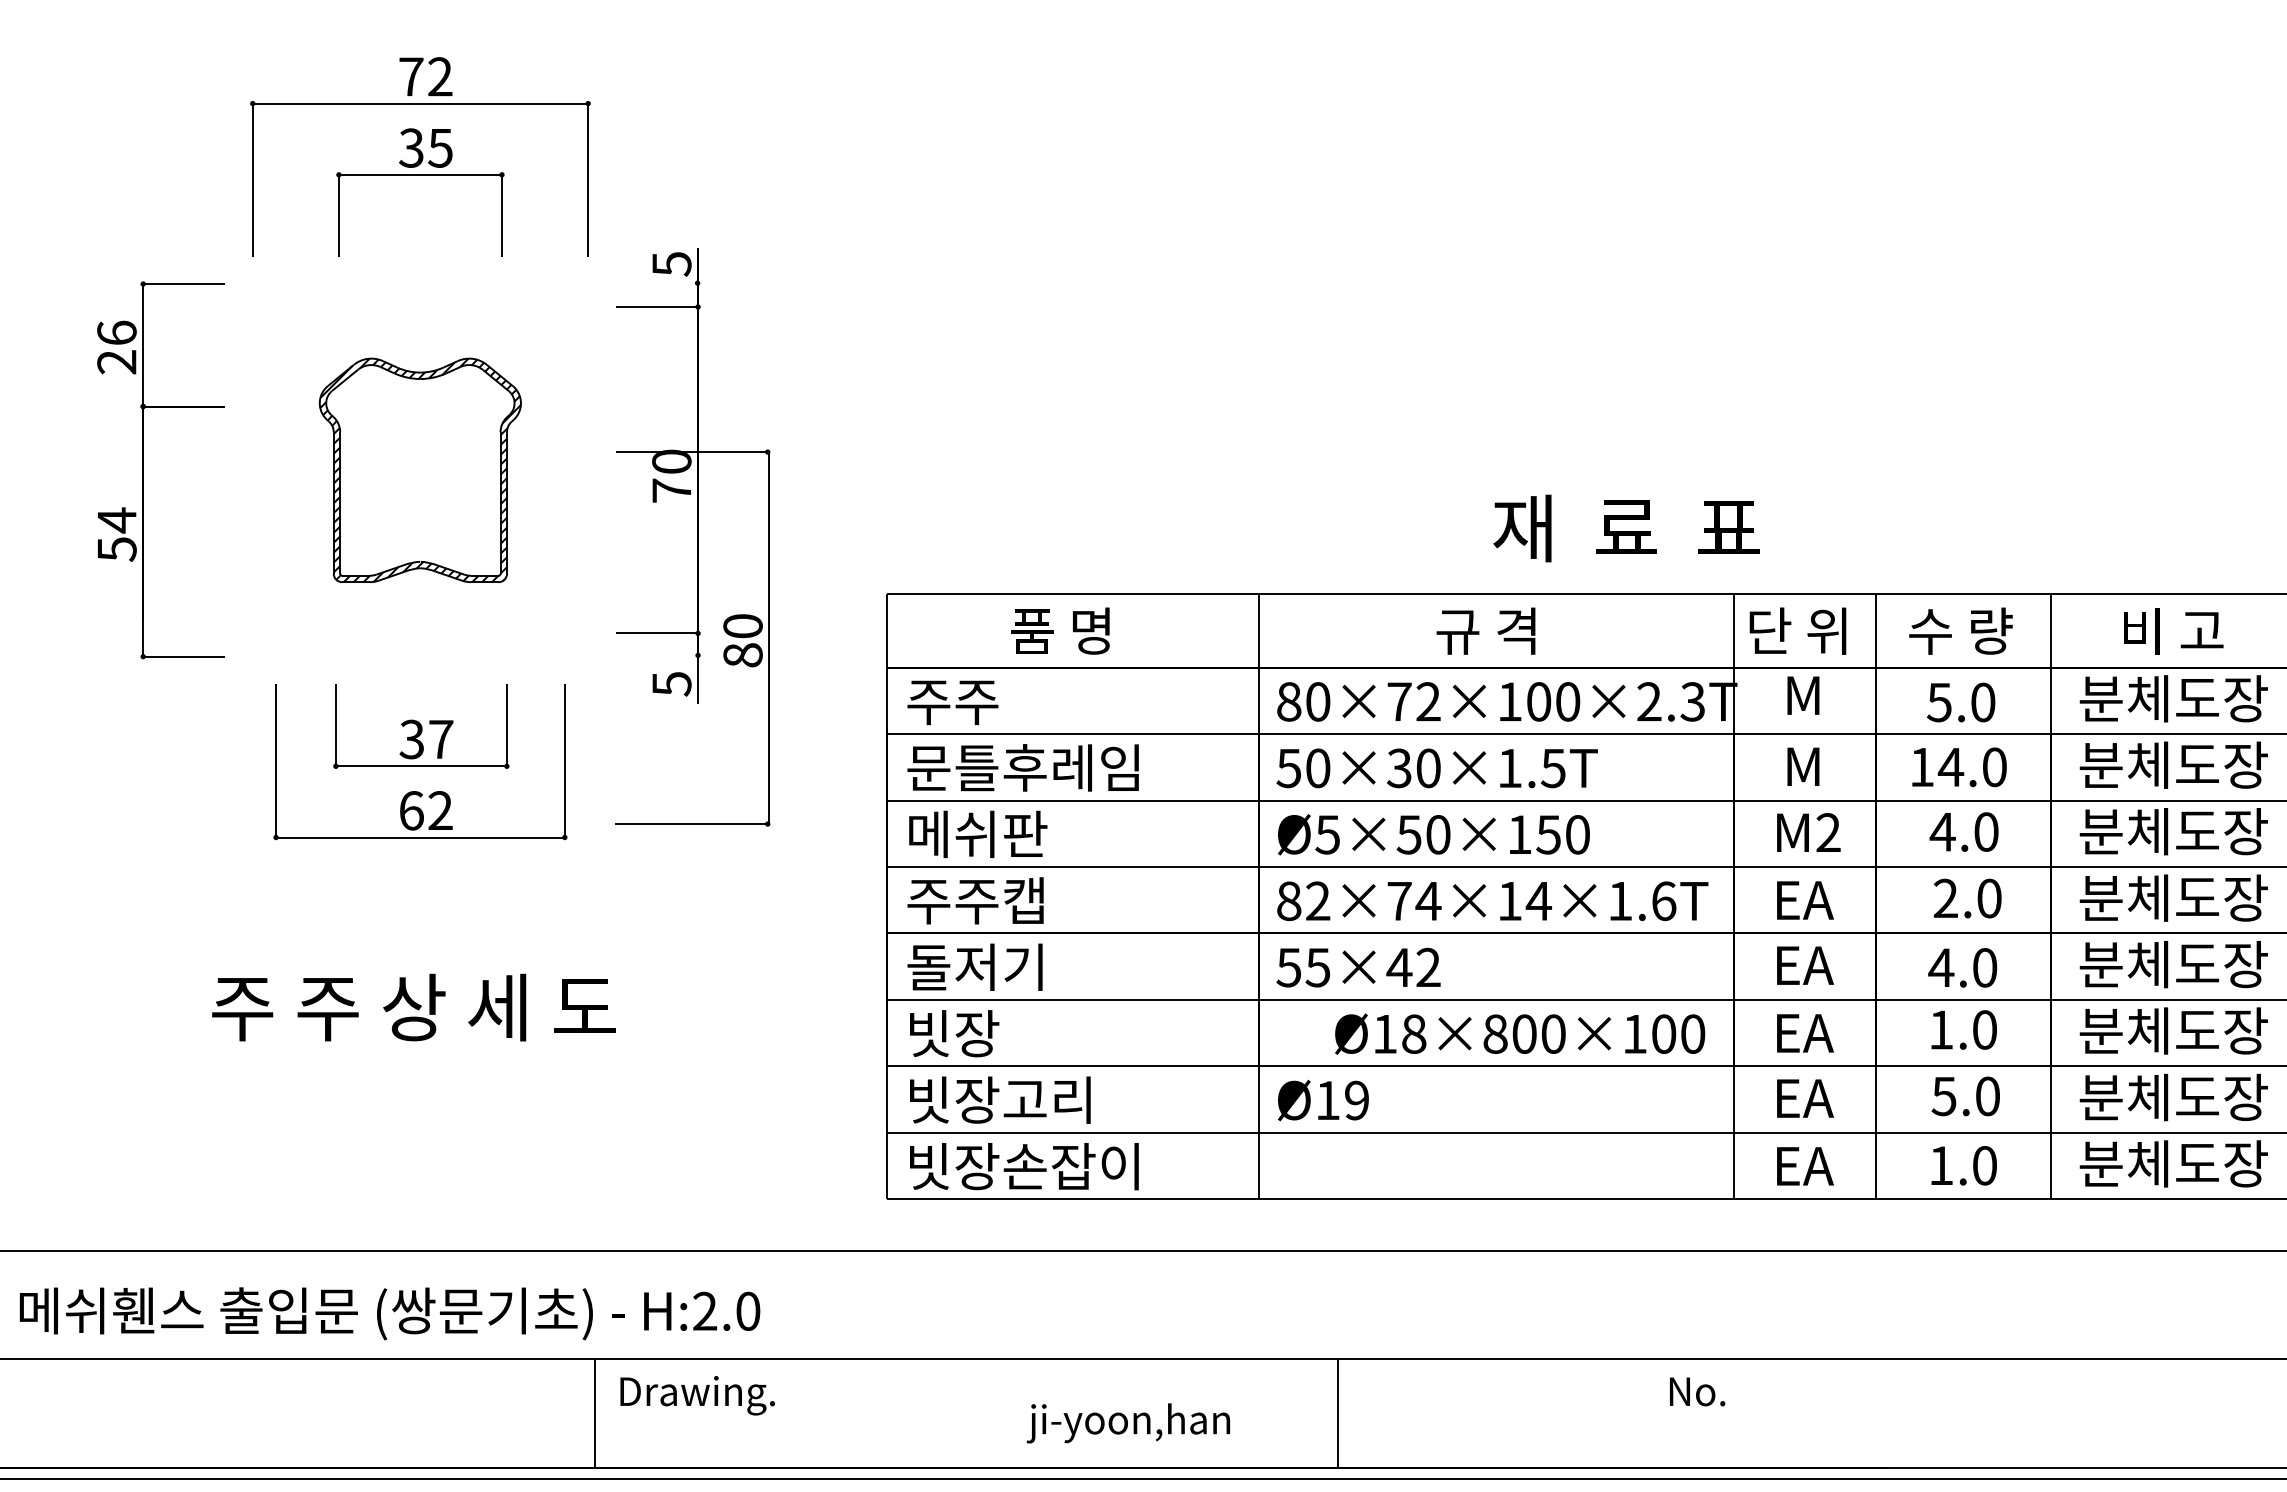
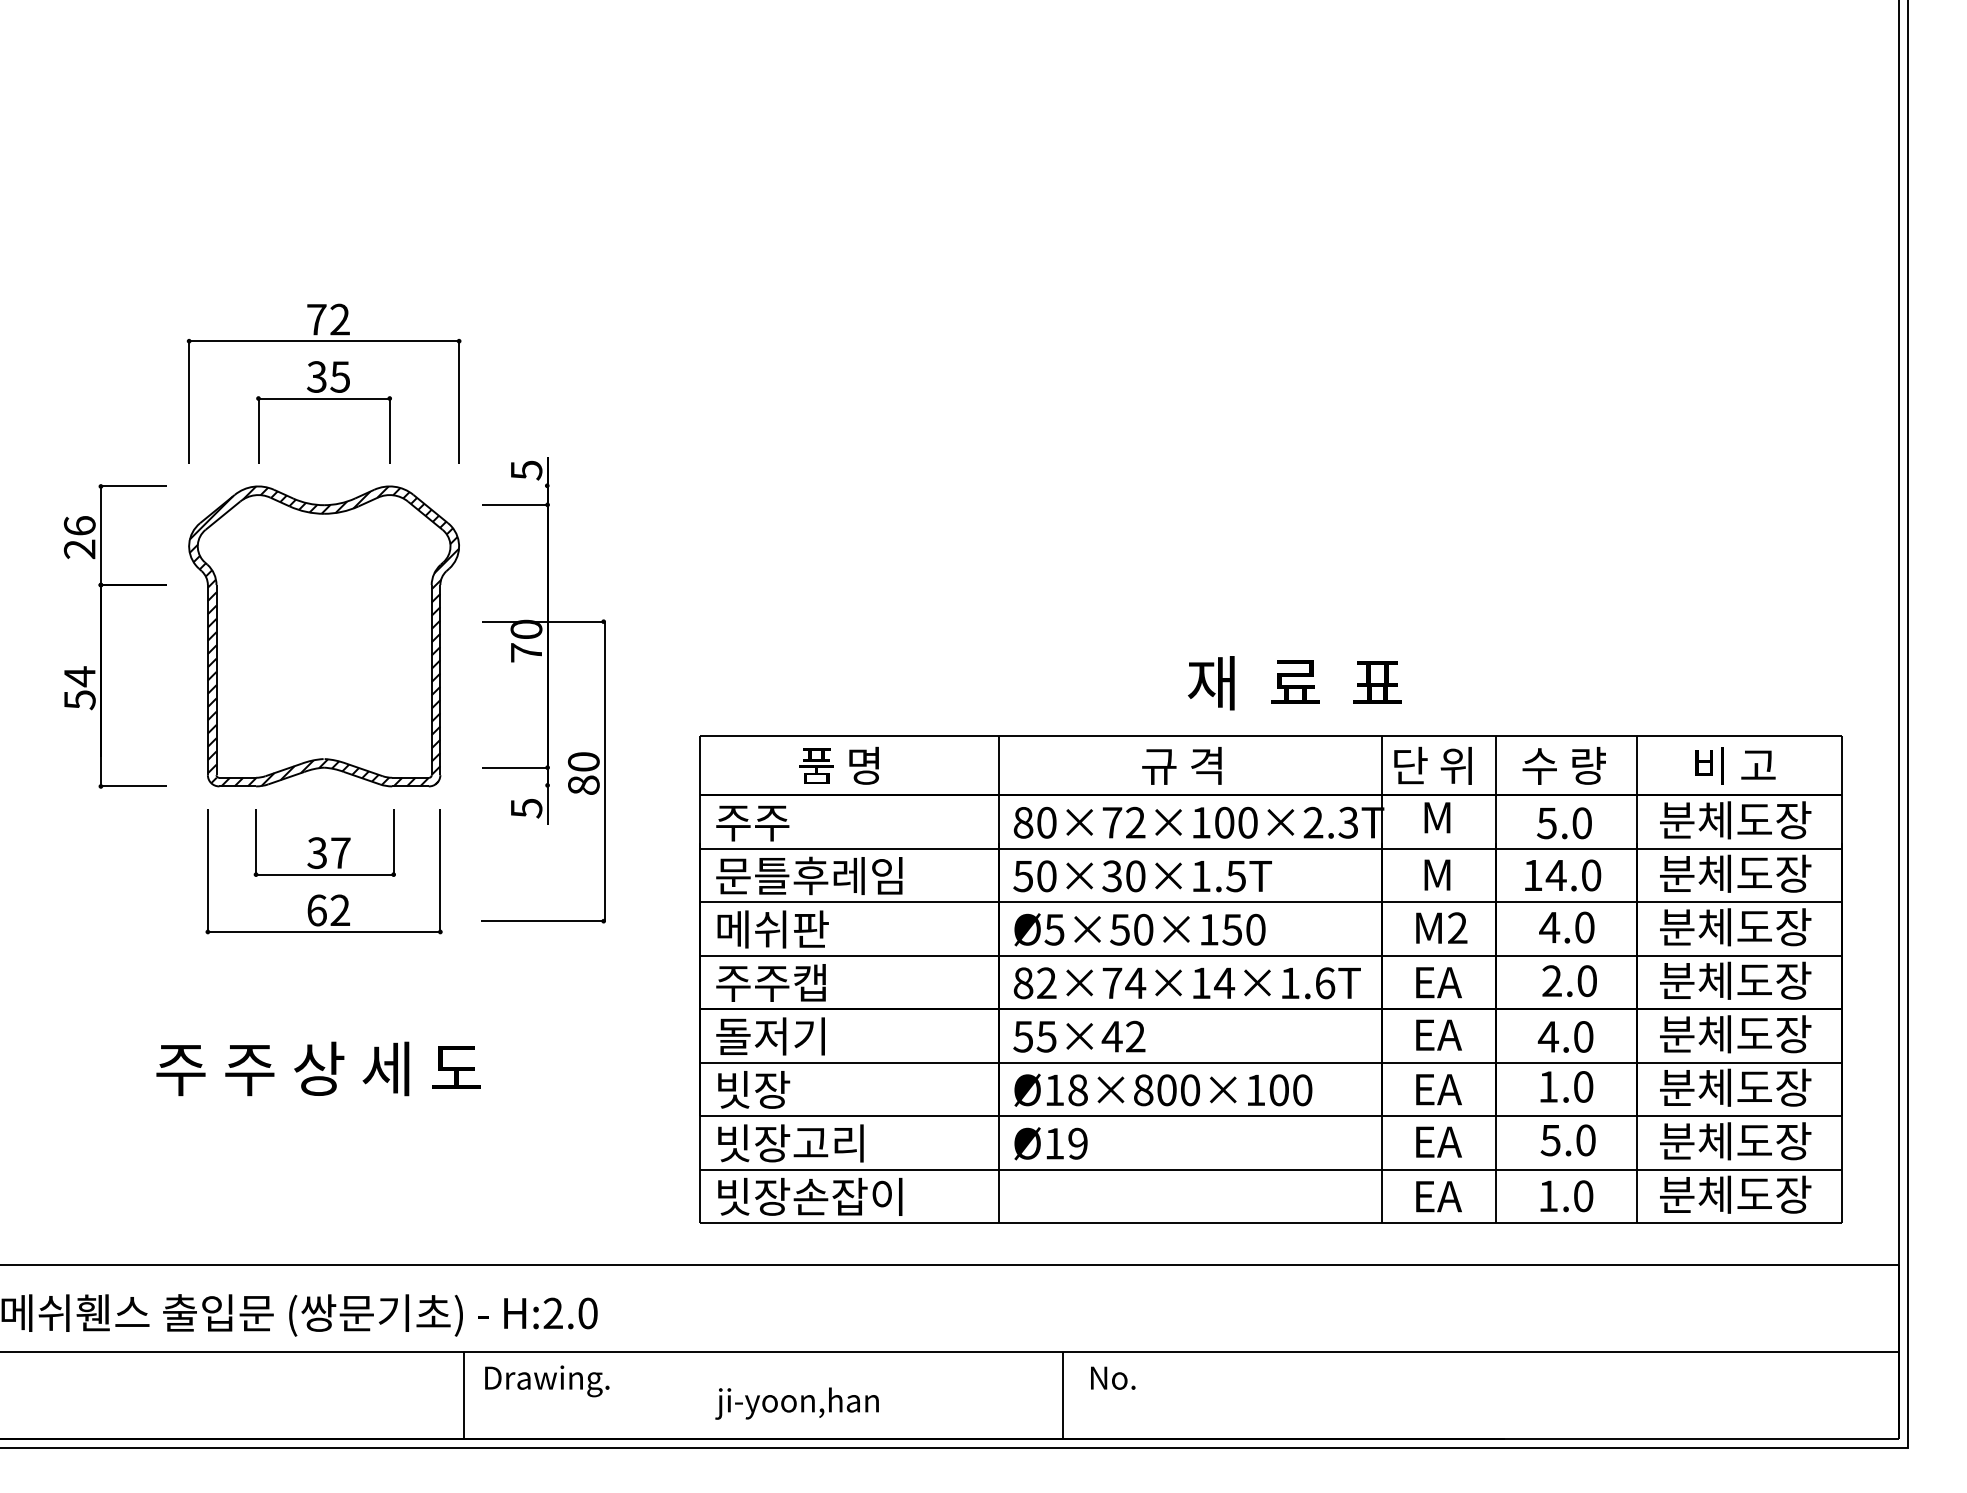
part: (419, 470) -> (323, 636), size x1.67
text: (1520, 1033) -> (1163, 1089), moved
text: (1697, 1390) -> (1113, 1377), moved
text: (1127, 1423) -> (796, 1403), moved

